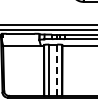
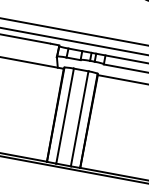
line: (57, 70) -> (80, 119), dashed -> solid

